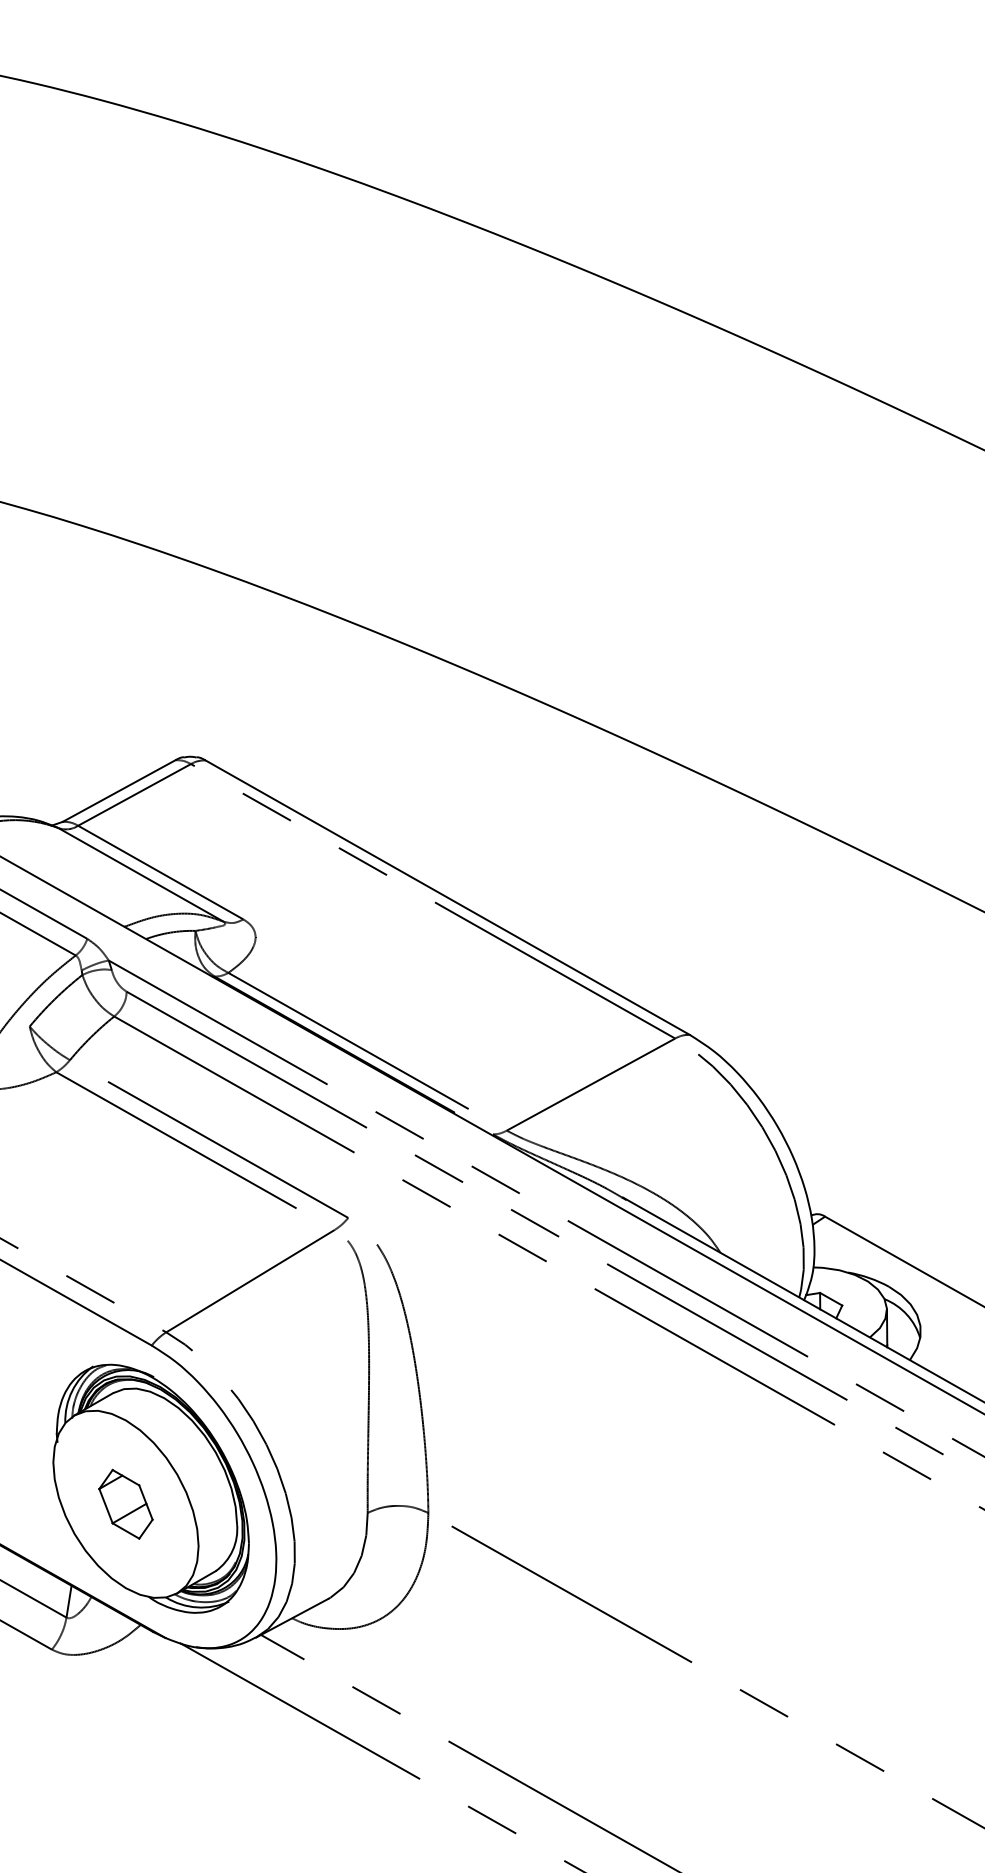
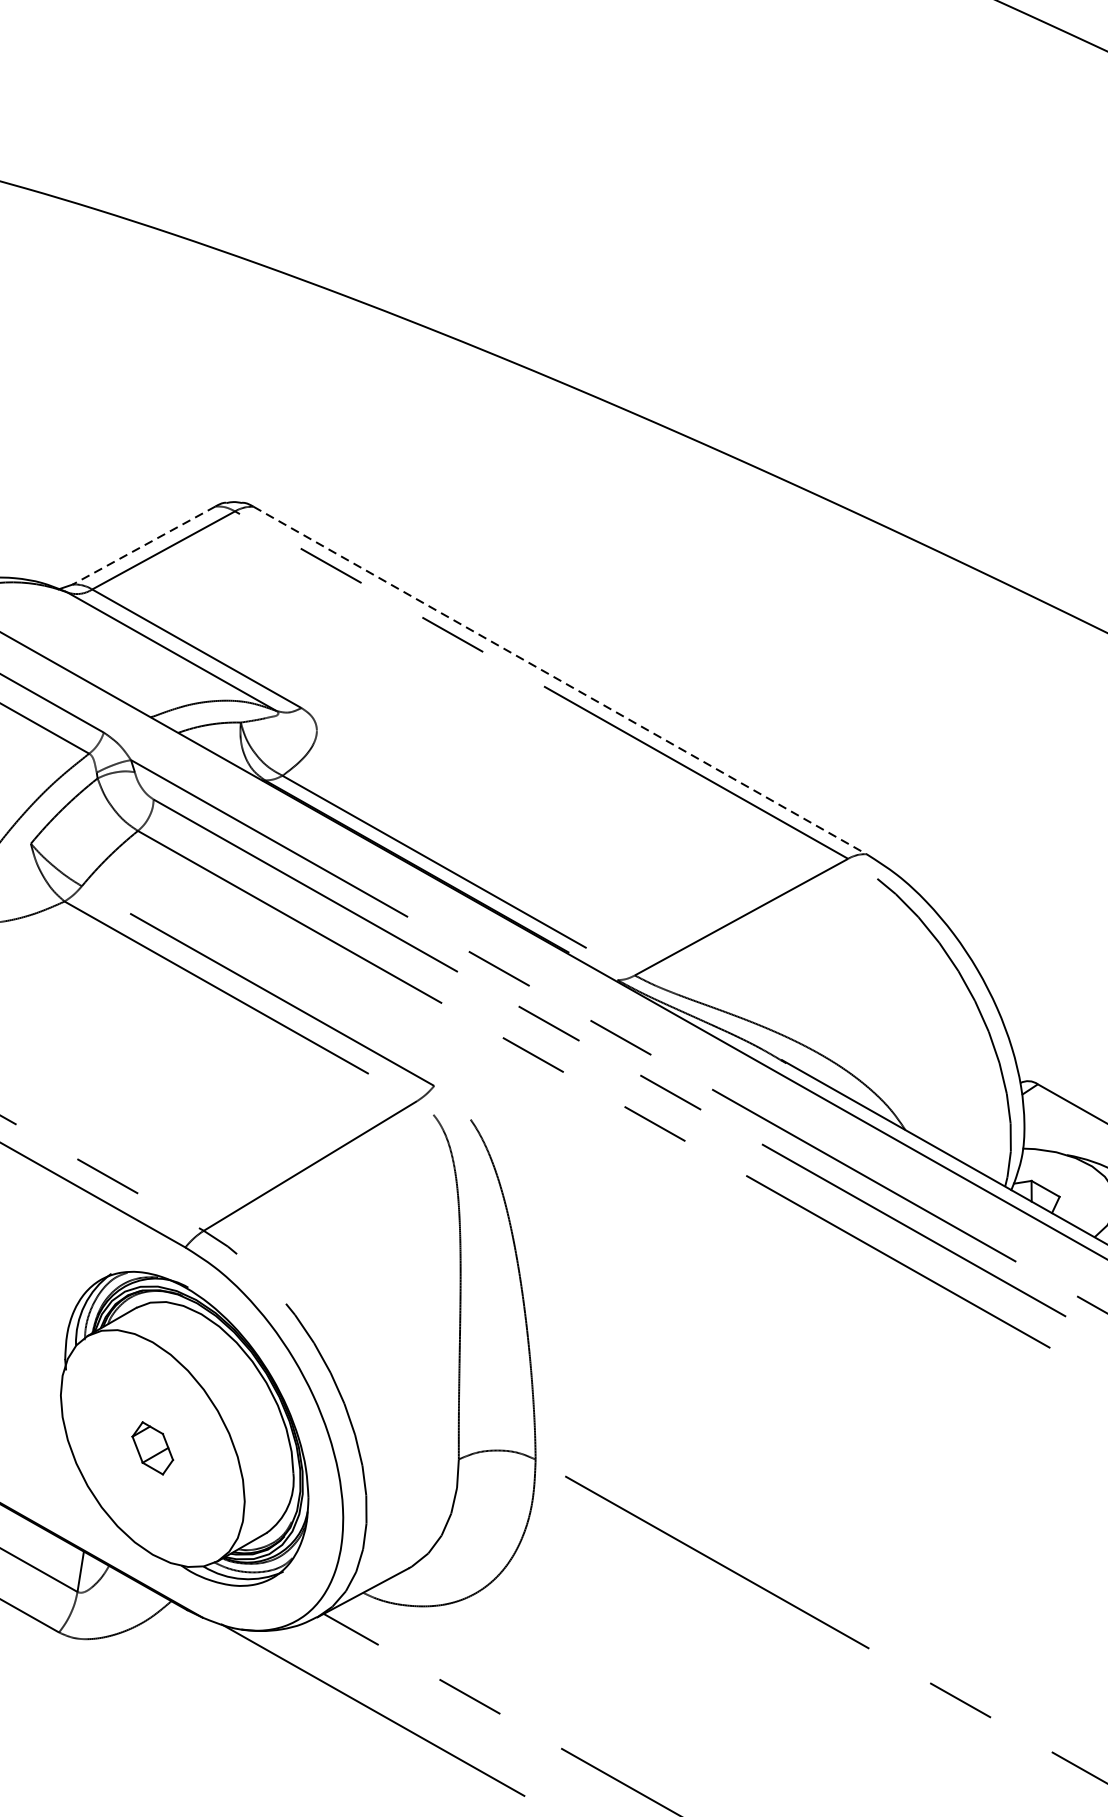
line: (118, 791) -> (143, 546), solid -> dashed
line: (448, 897) -> (561, 680), solid -> dashed
part: (125, 1503) -> (152, 1447), size x0.6

